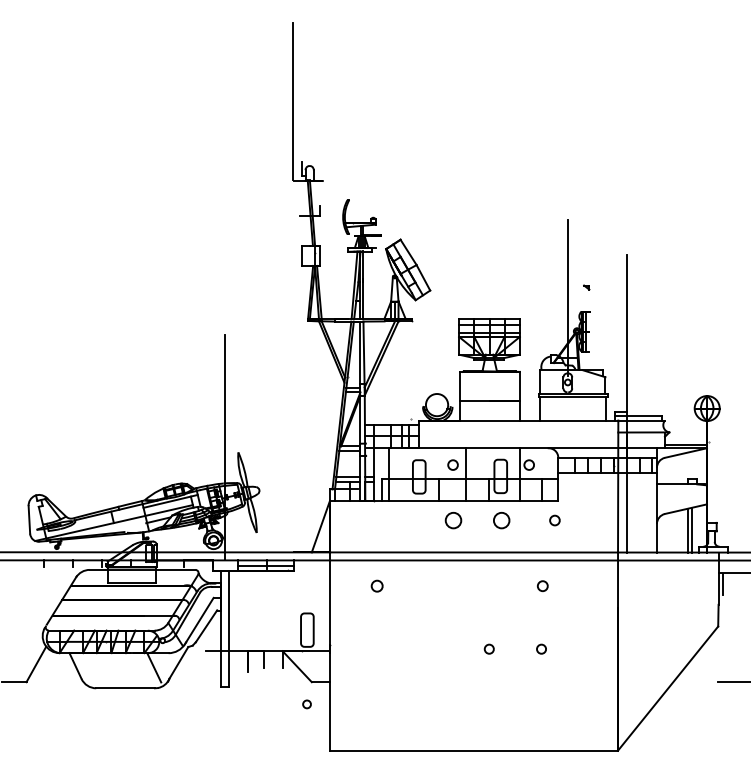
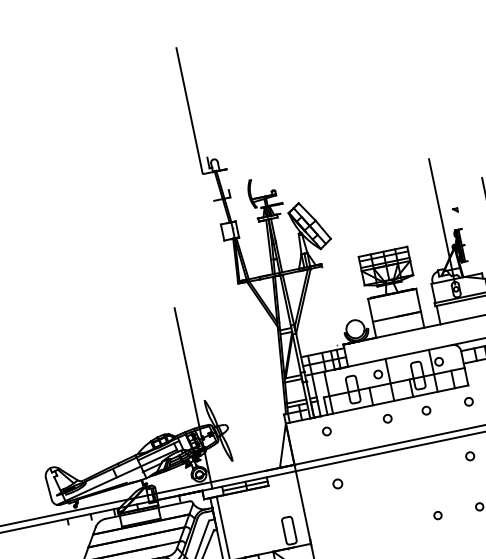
circle: (376, 520) -> (326, 431), added
circle: (452, 520) -> (387, 418), size x0.62
circle: (501, 520) -> (426, 410), size x0.62

